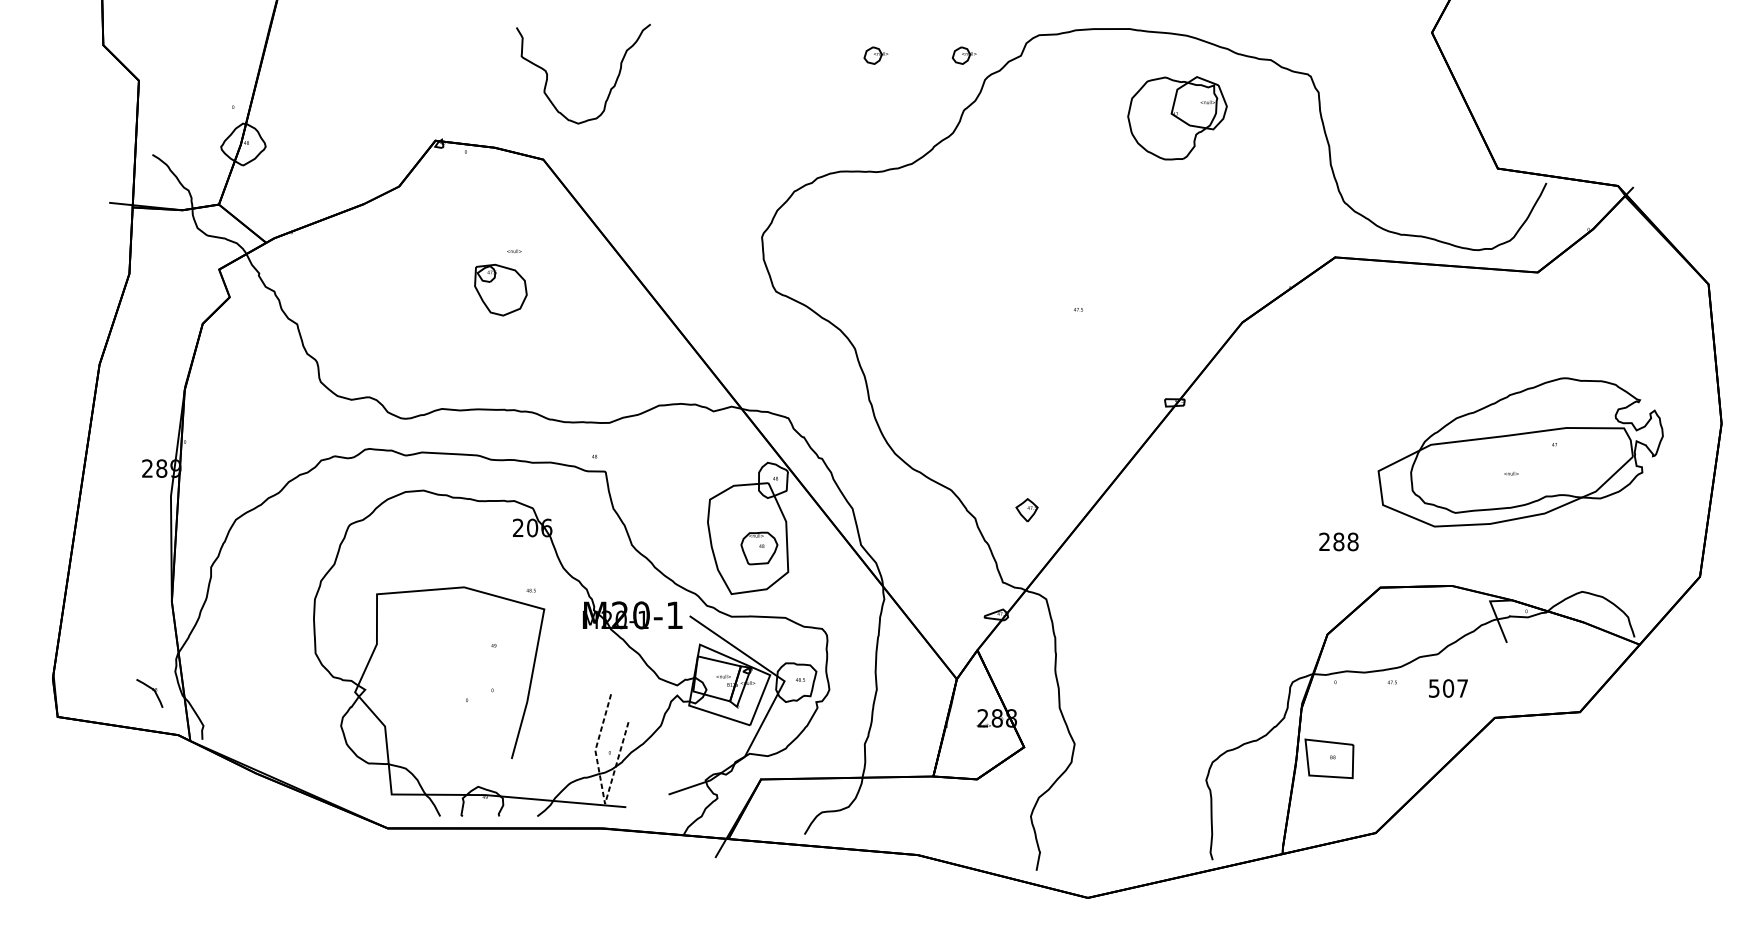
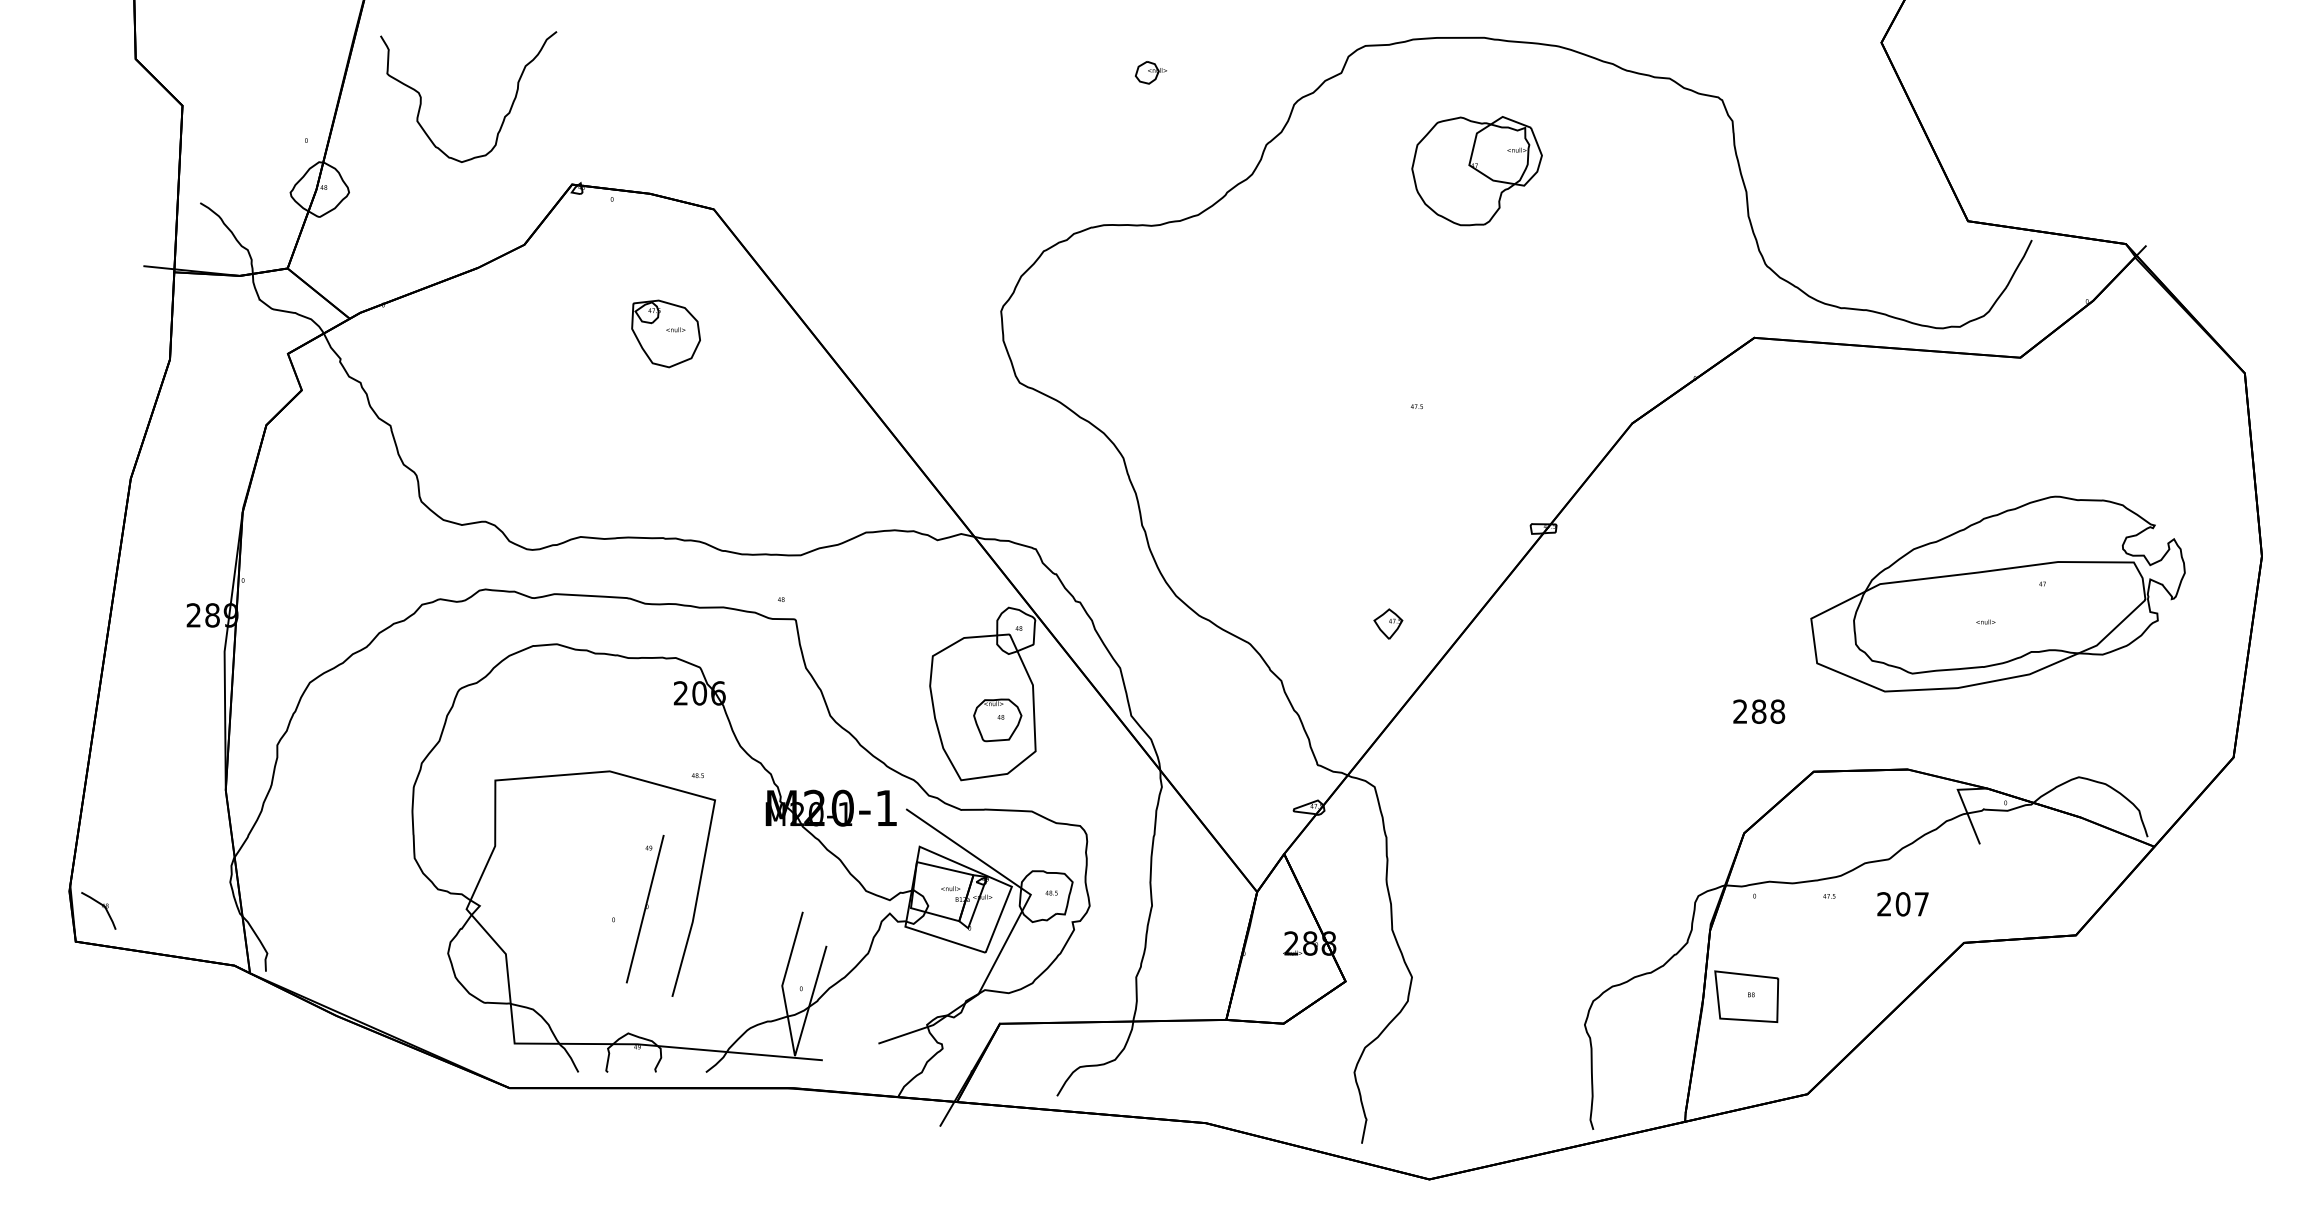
part: (963, 55) -> (1266, 72), removed
curve: (610, 89) -> (503, 117), moved
part: (1177, 118) -> (1476, 171), moved
part: (500, 289) -> (665, 333), moved
part: (1027, 509) -> (1388, 623), moved
text: (1434, 688) -> (1884, 904), 507 -> 207
line: (490, 691) -> (644, 908), added
part: (149, 693) -> (98, 910), moved
line: (602, 791) -> (791, 1039), dashed -> solid

